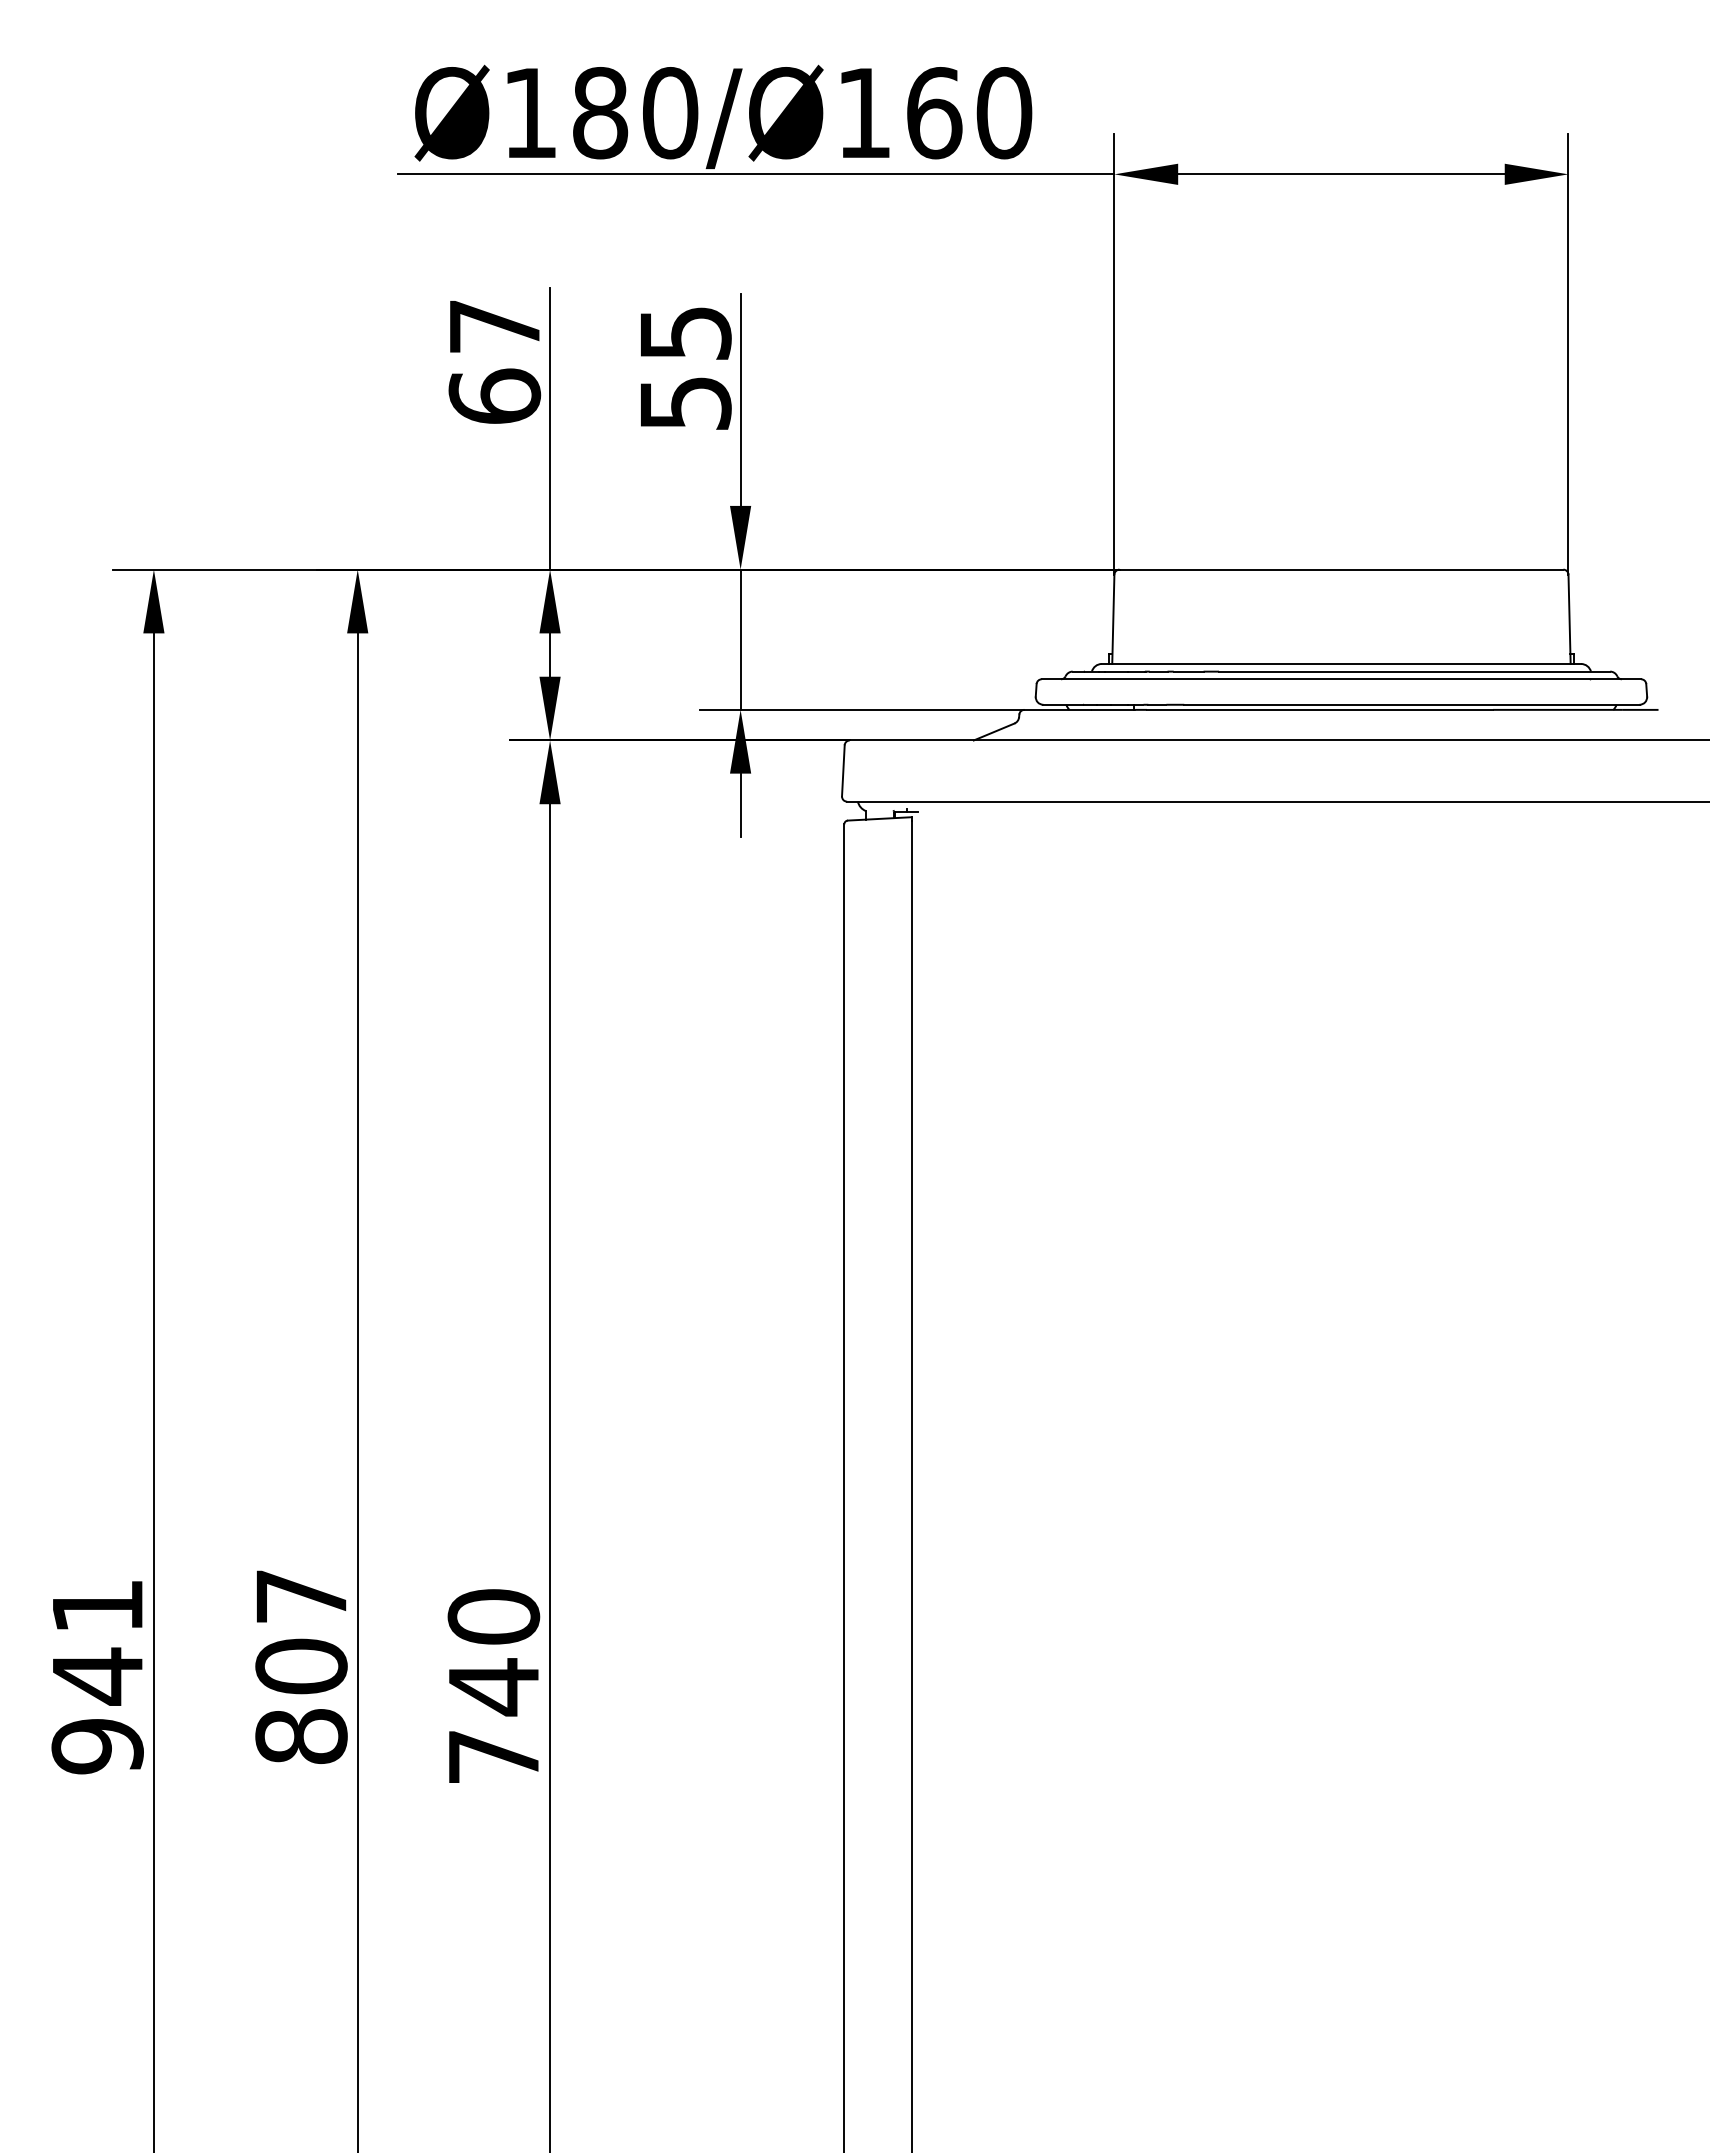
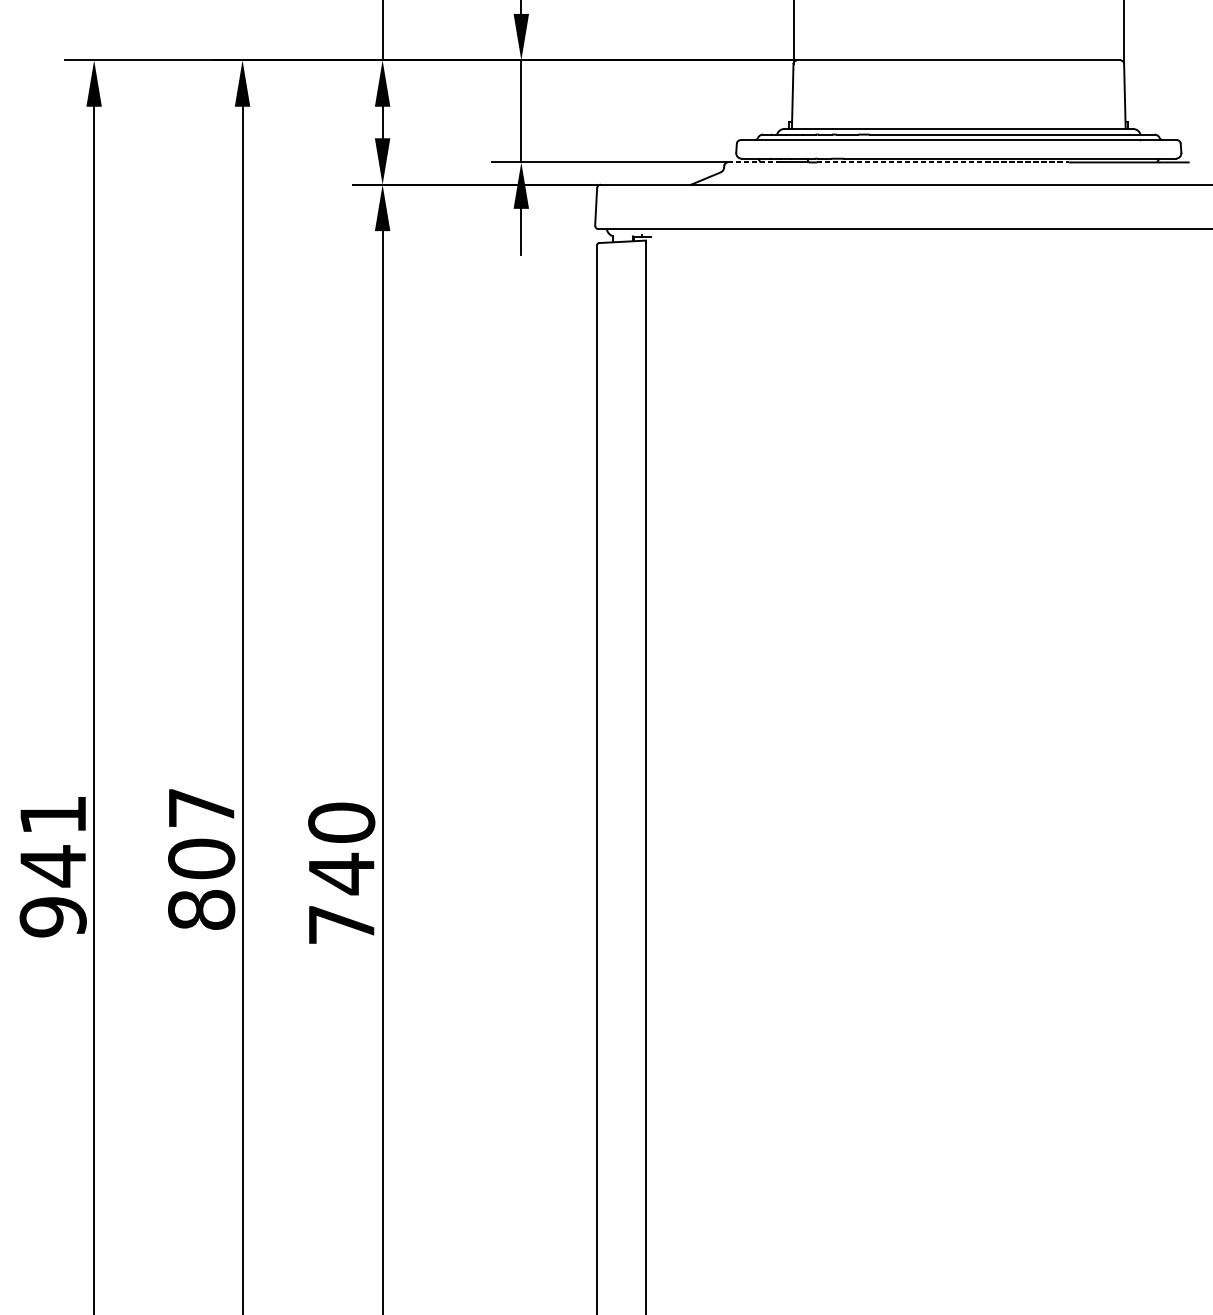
line: (1058, 709) -> (752, 162), solid -> dashed
line: (1320, 709) -> (943, 162), solid -> dashed

